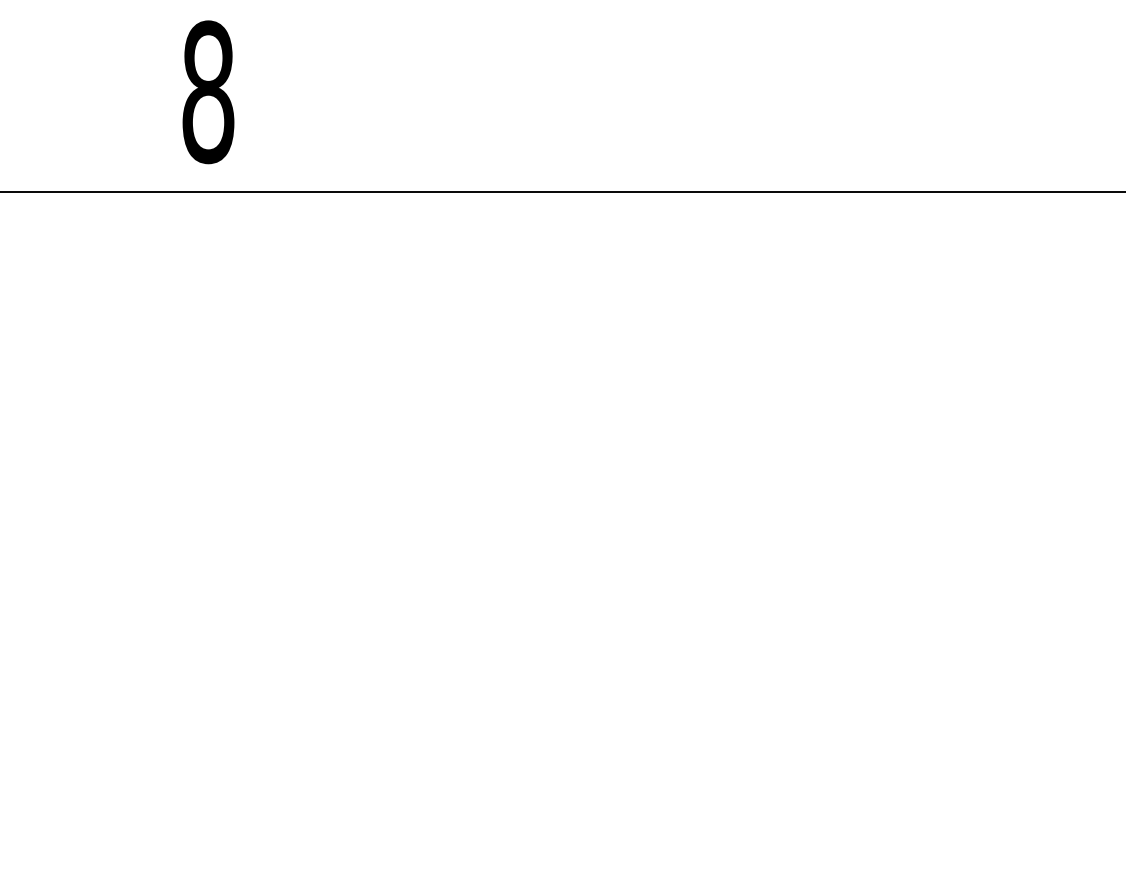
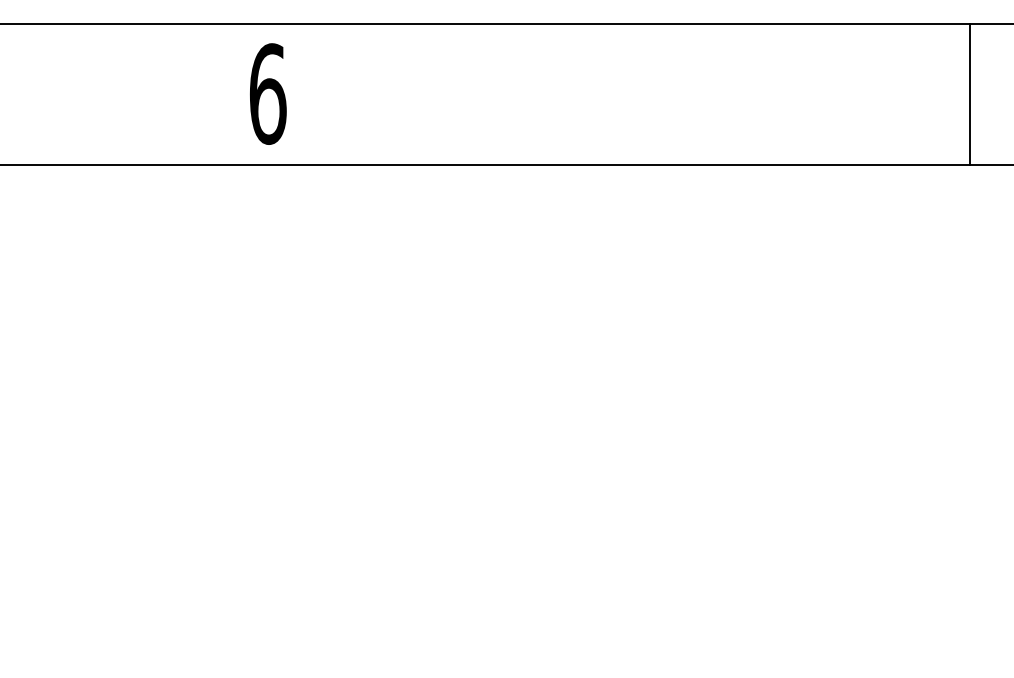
text: (207, 91) -> (267, 93), 8 -> 6

